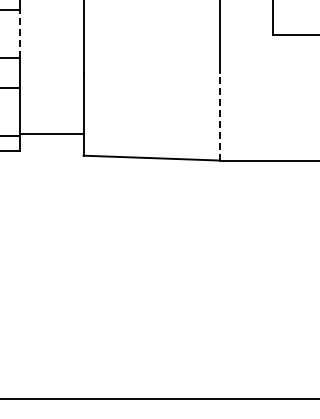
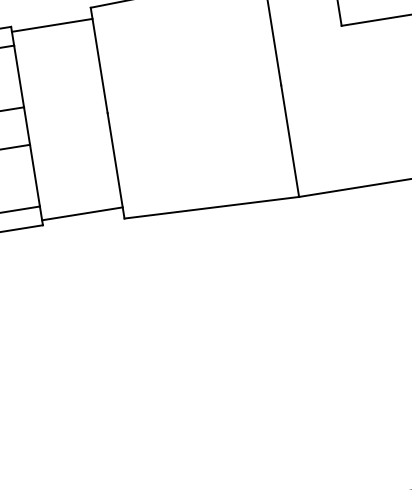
line: (20, 33) -> (18, 75), dashed -> solid
line: (219, 116) -> (289, 140), dashed -> solid
line: (51, 133) -> (81, 213), moved

